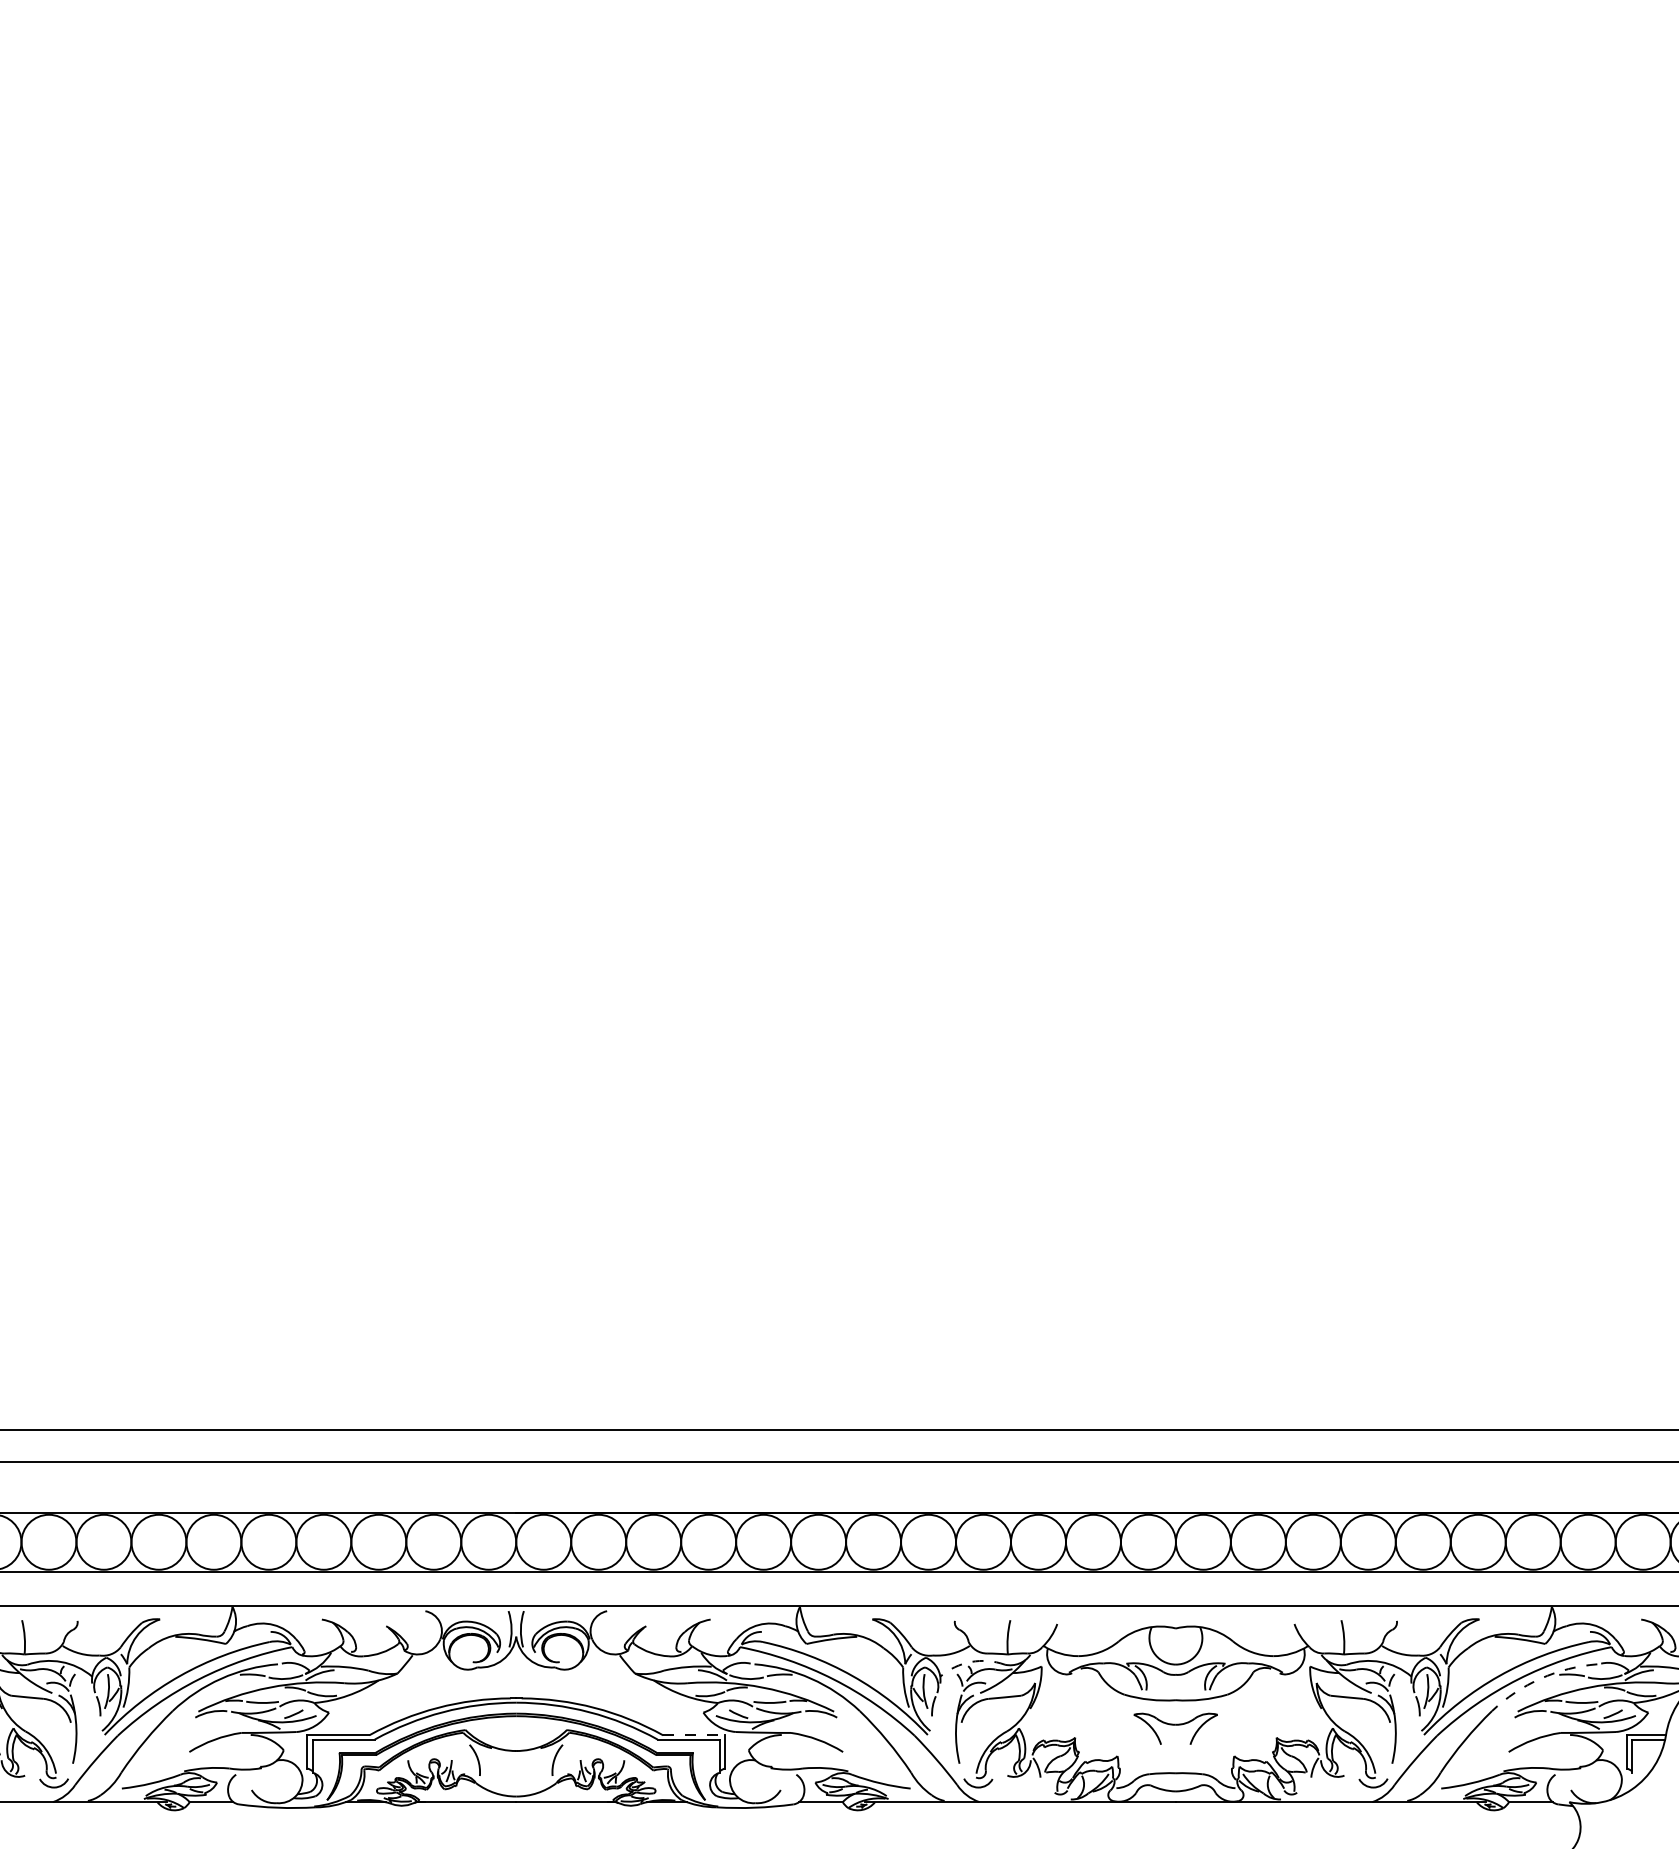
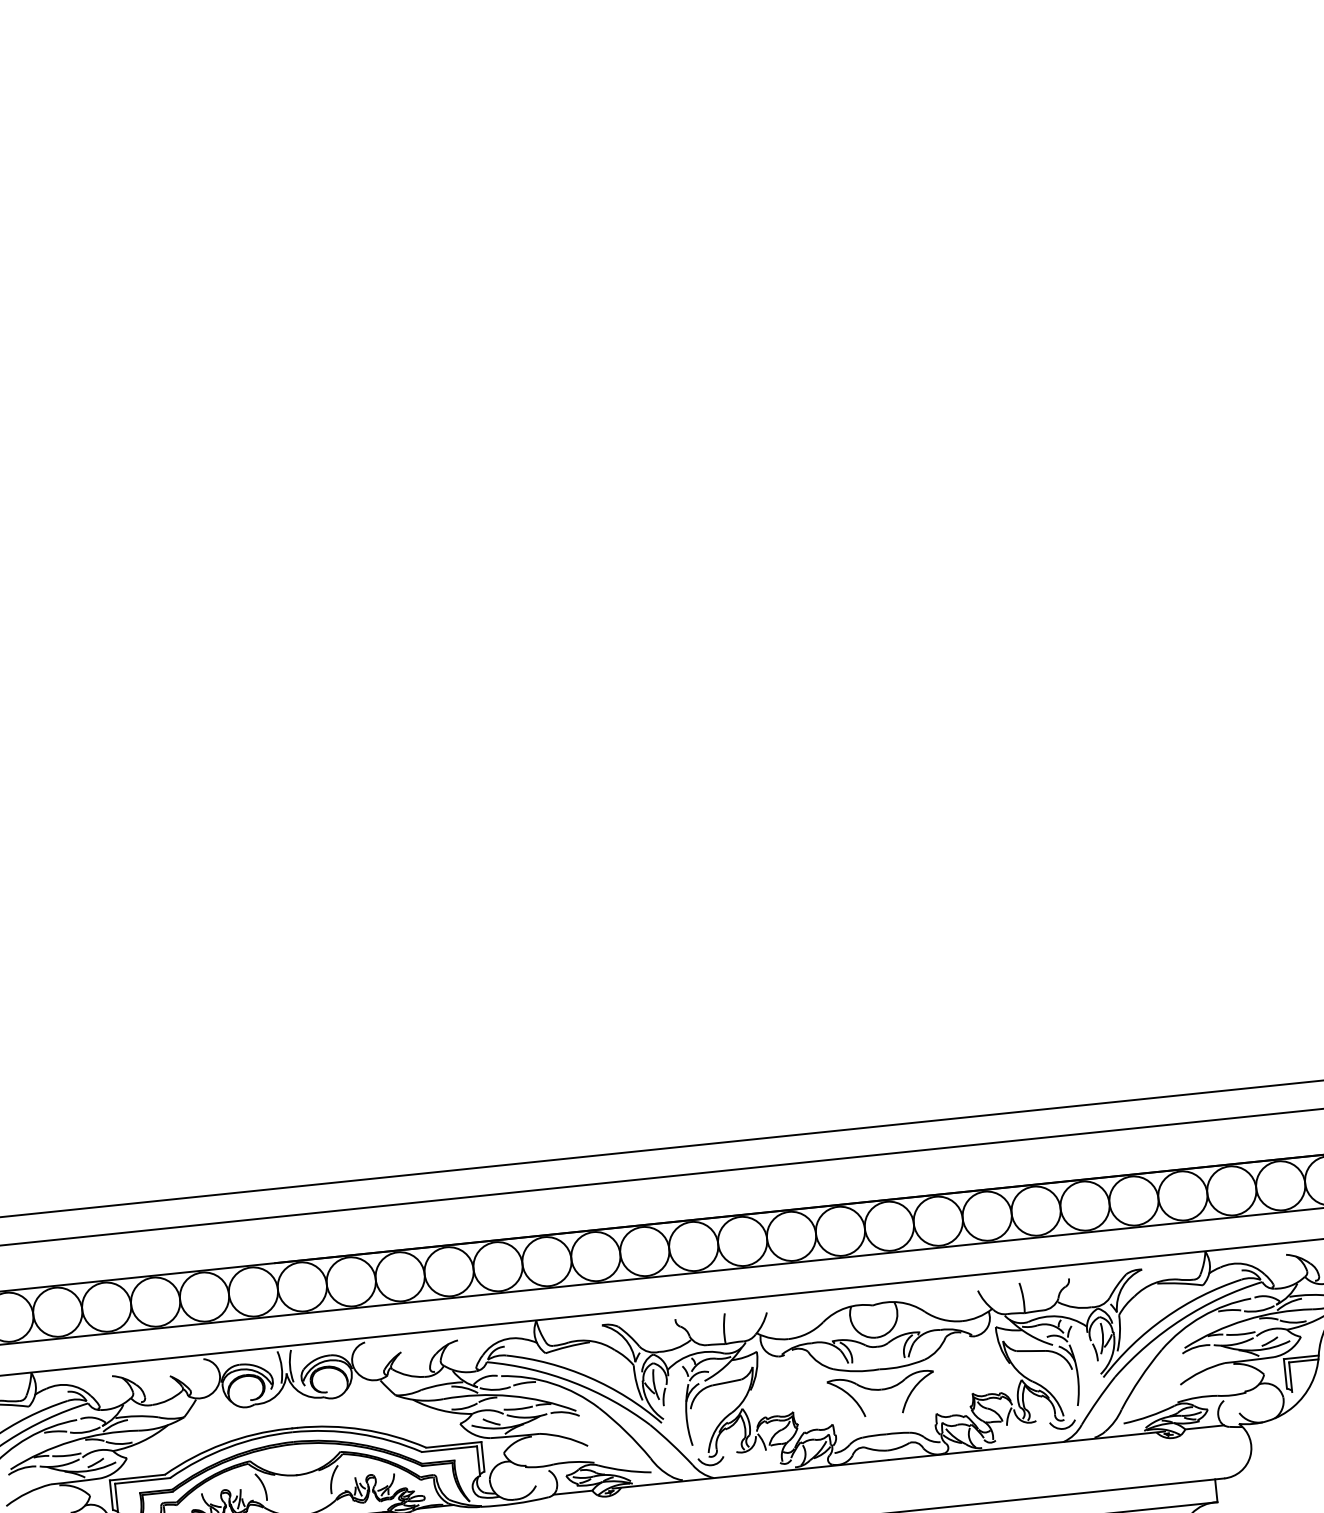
arc: (971, 1661) -> (693, 1353), dashed -> solid
arc: (1540, 1678) -> (1201, 1316), dashed -> solid
part: (1175, 1728) -> (881, 1394), size x1.43
line: (694, 1735) -> (454, 1445), dashed -> solid

